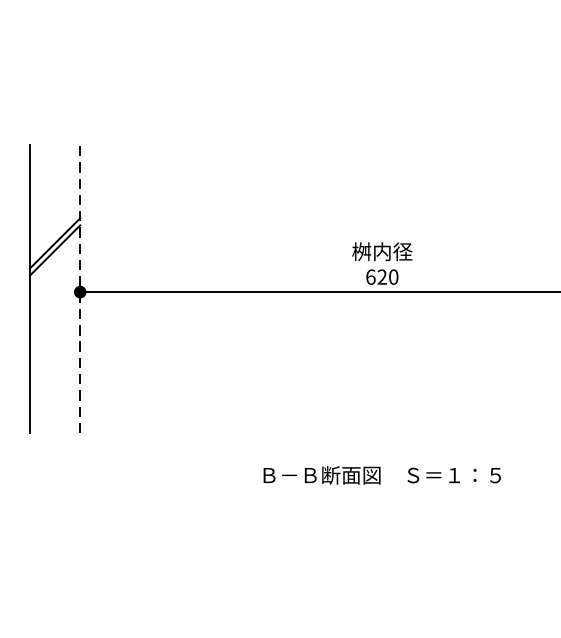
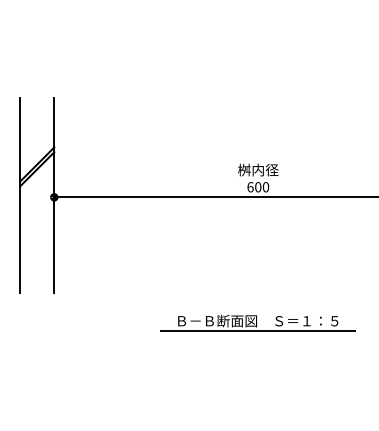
text: (382, 277) -> (258, 187), 620 -> 600
line: (80, 287) -> (54, 194), dashed -> solid
line: (382, 490) -> (258, 331), added

